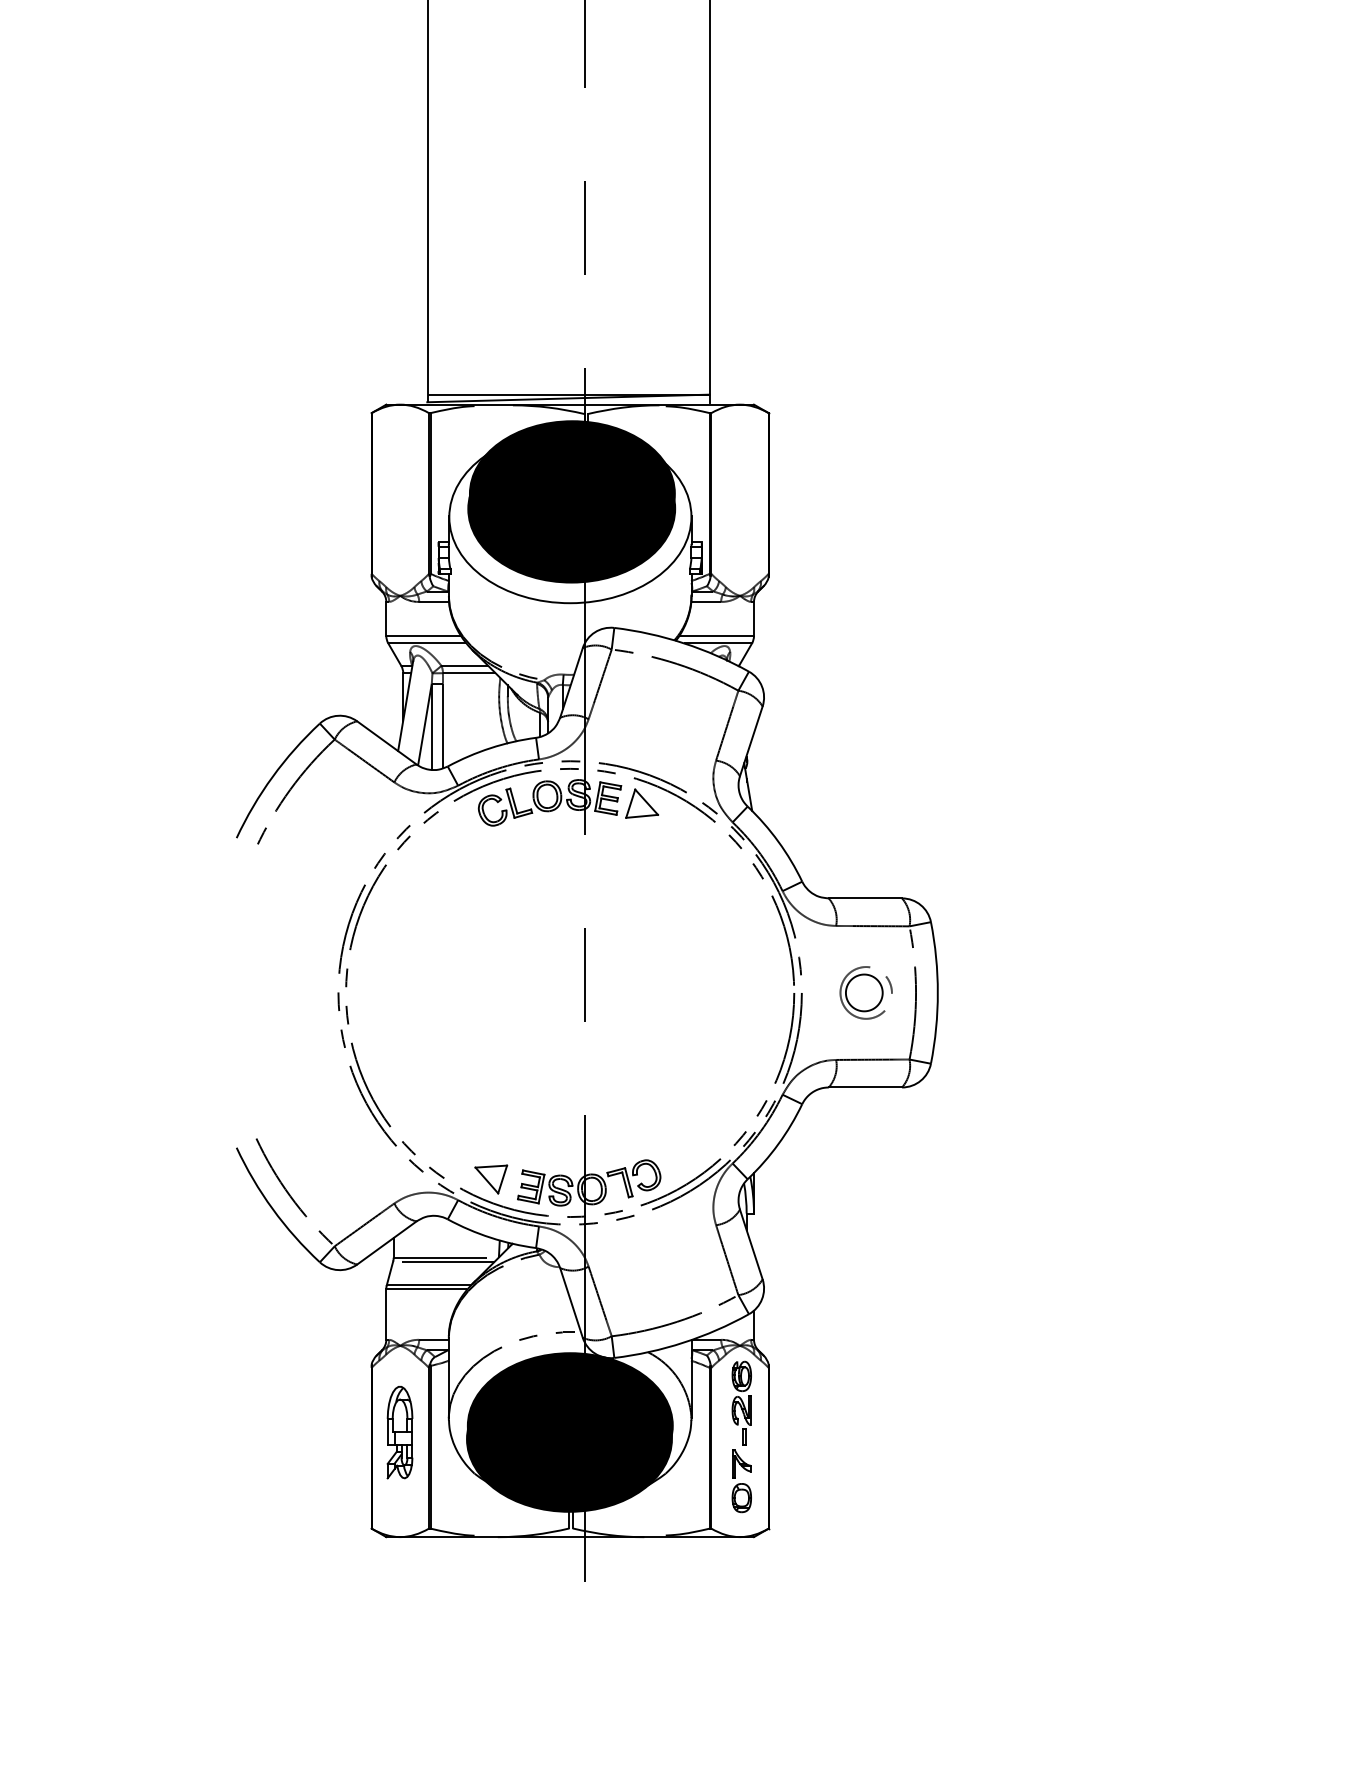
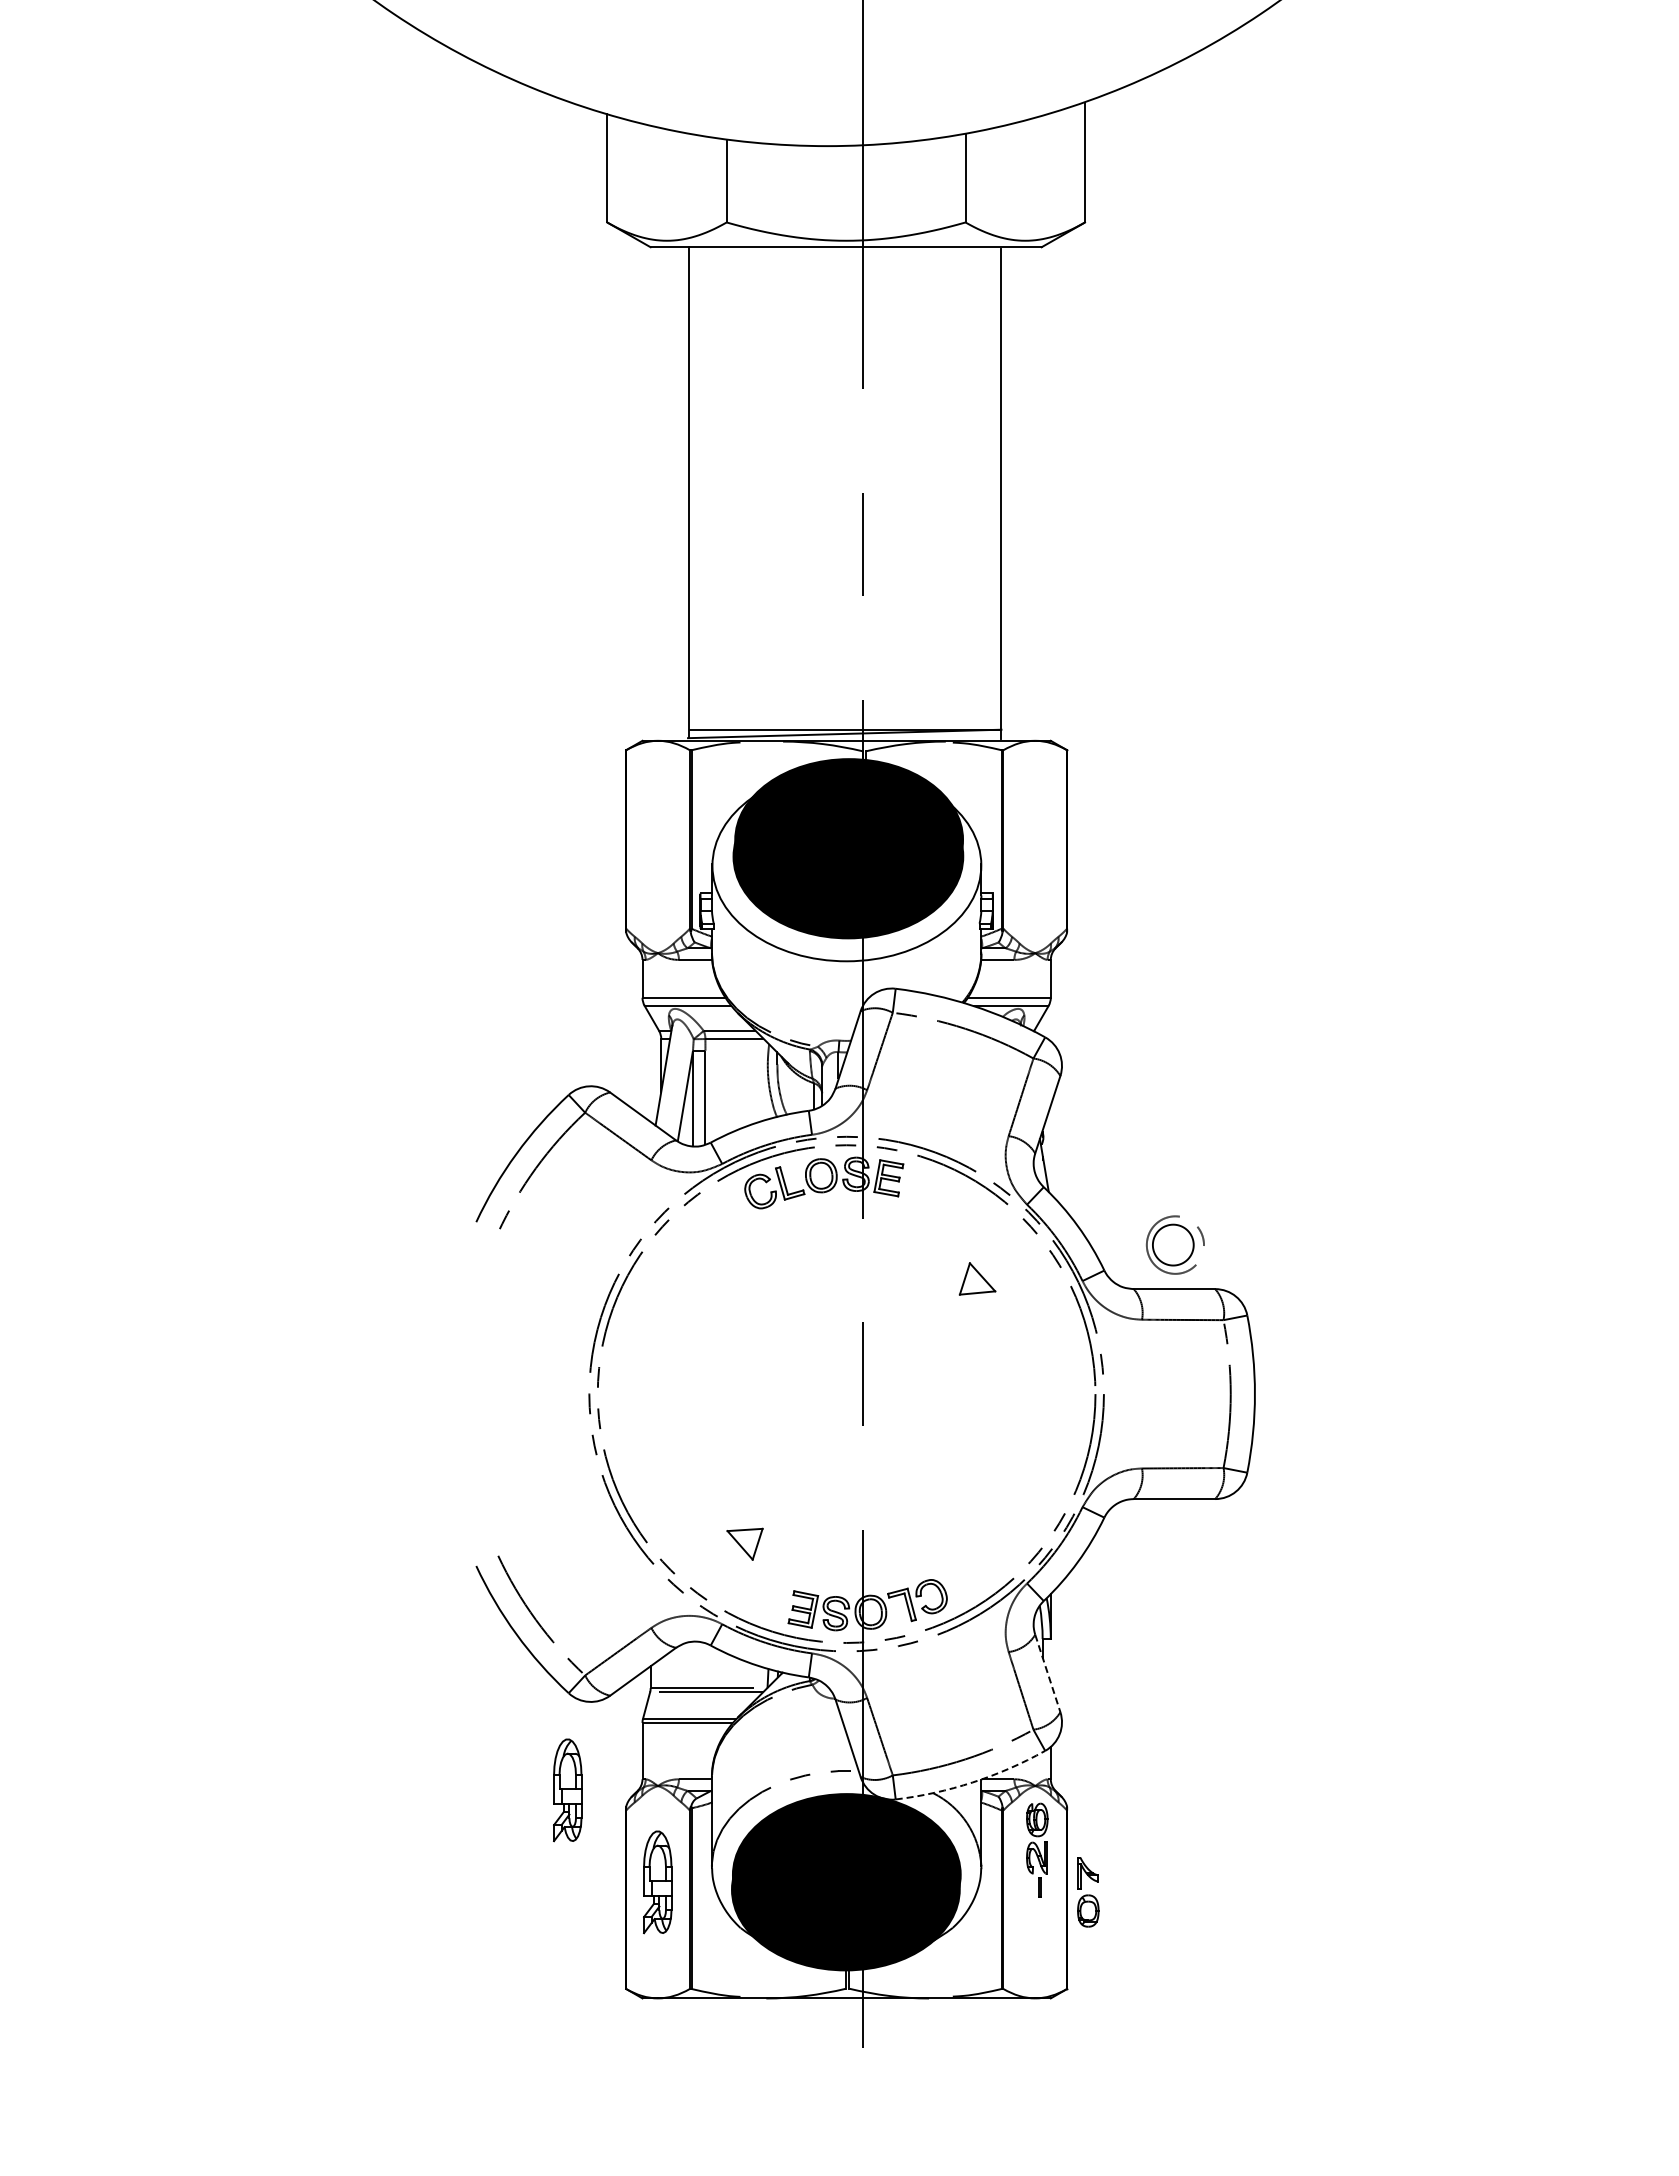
part: (642, 803) -> (977, 1278), moved
part: (866, 992) -> (1175, 1244), moved
part: (490, 1178) -> (744, 1543), moved
line: (751, 1244) -> (1047, 1673), solid -> dashed
arc: (683, 1342) -> (972, 1782), solid -> dashed
part: (318, 1349) -> (567, 1790), added
part: (742, 1481) -> (1088, 1892), moved

